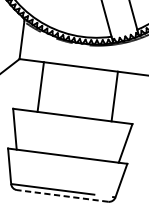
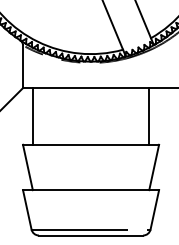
line: (40, 87) -> (32, 116), moved
line: (114, 96) -> (149, 116), moved
line: (62, 195) -> (90, 235), dashed -> solid

